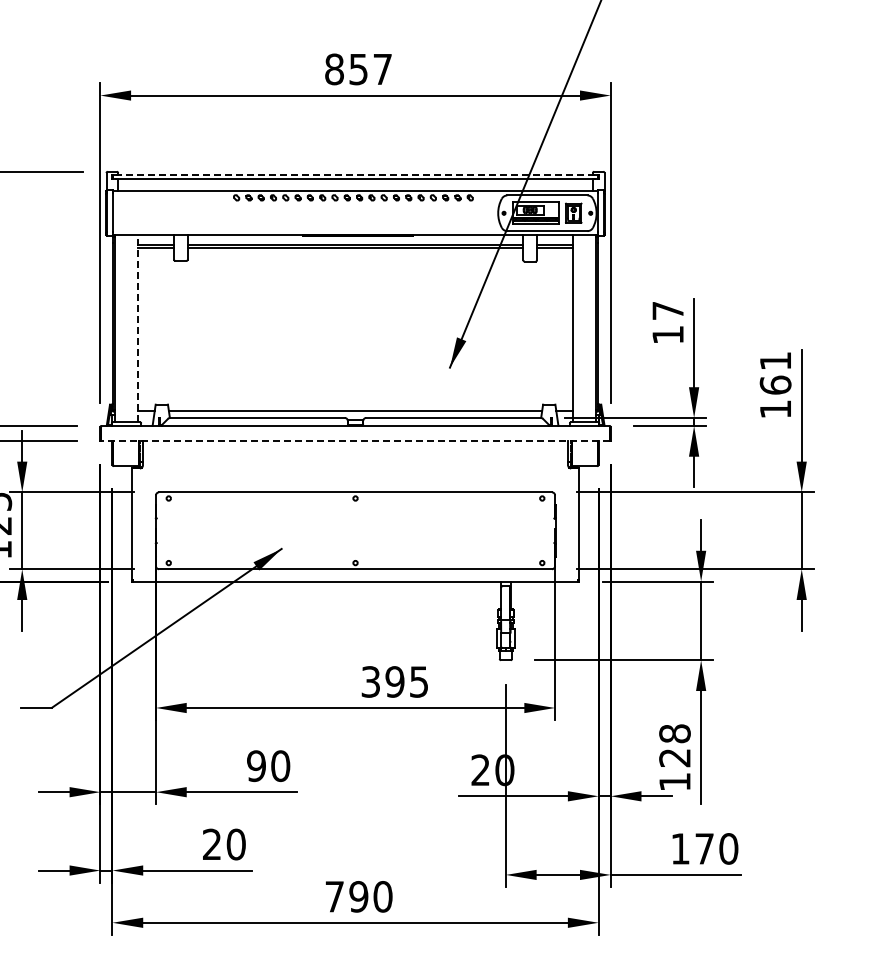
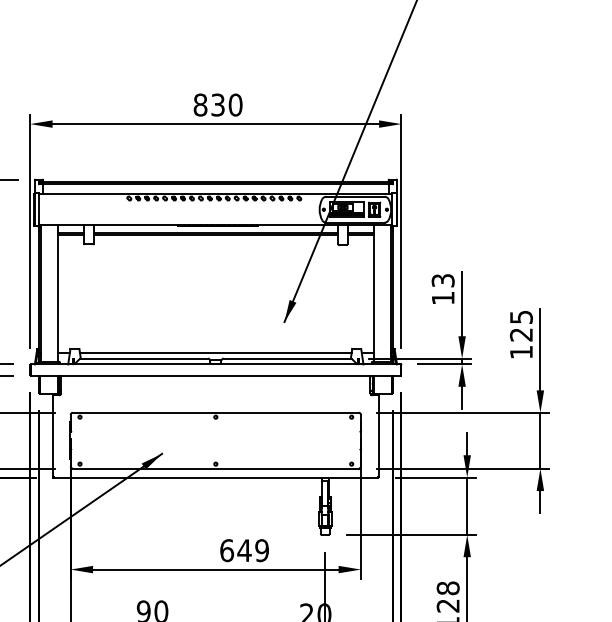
text: (371, 69) -> (227, 105), 857 -> 830
line: (355, 174) -> (215, 181), dashed -> solid
text: (667, 310) -> (442, 280), 17 -> 13
line: (138, 328) -> (57, 293), dashed -> solid
text: (775, 373) -> (521, 326), 161 -> 125
line: (355, 441) -> (215, 375), dashed -> solid
text: (394, 681) -> (244, 550), 395 -> 649

